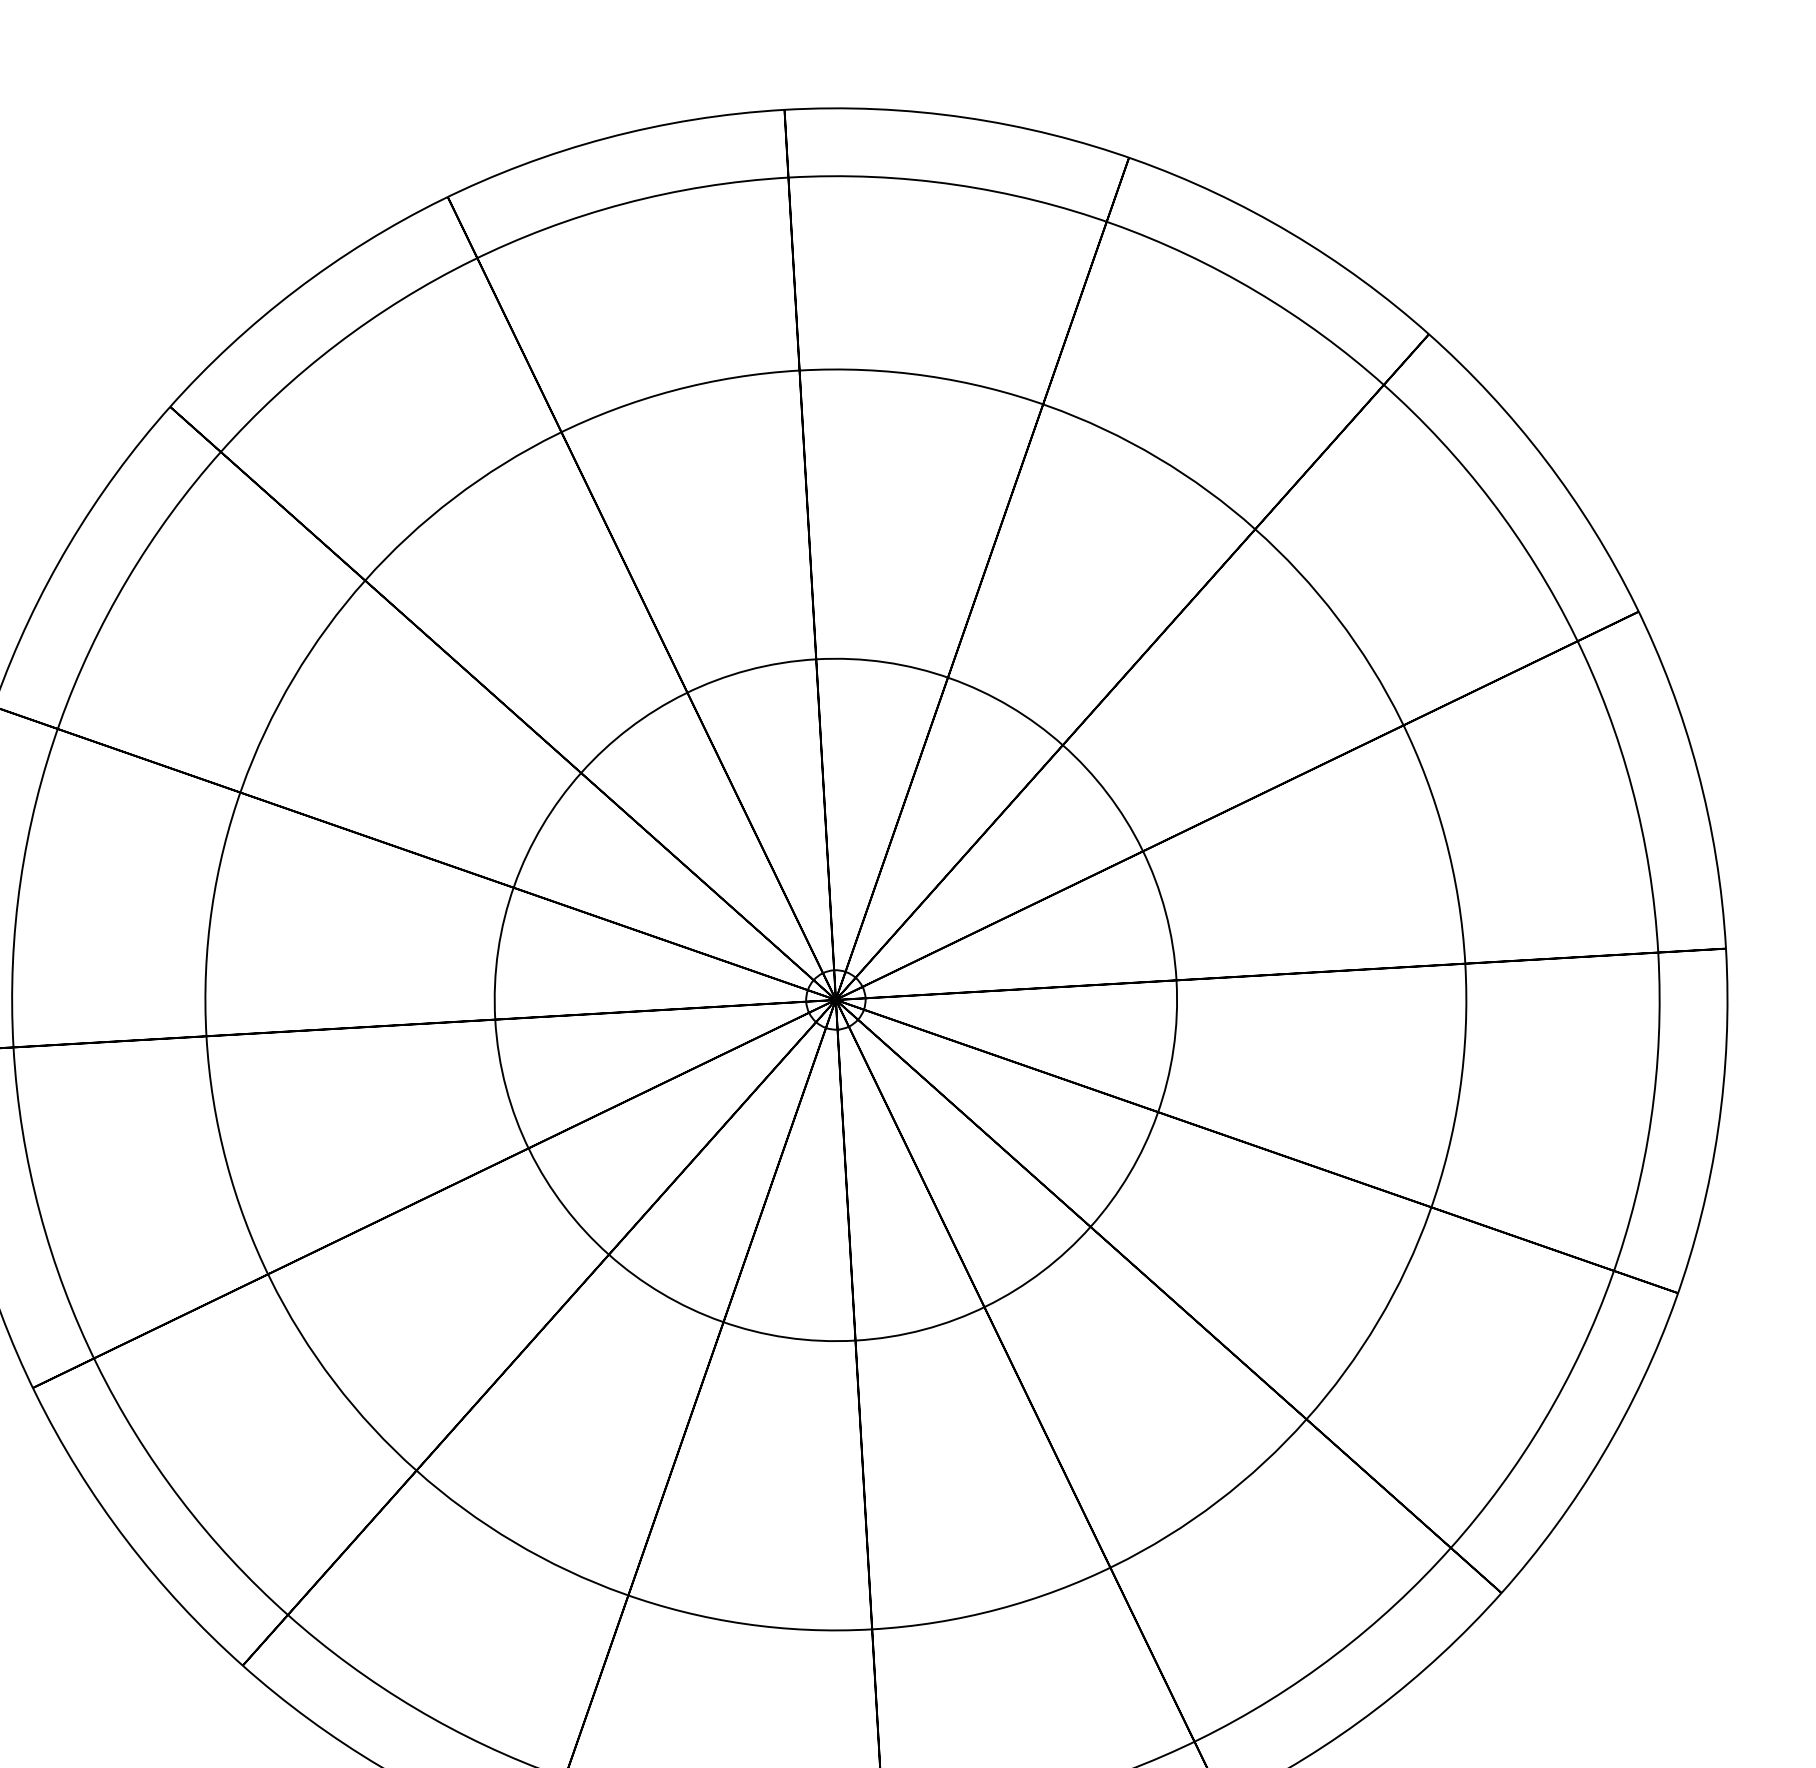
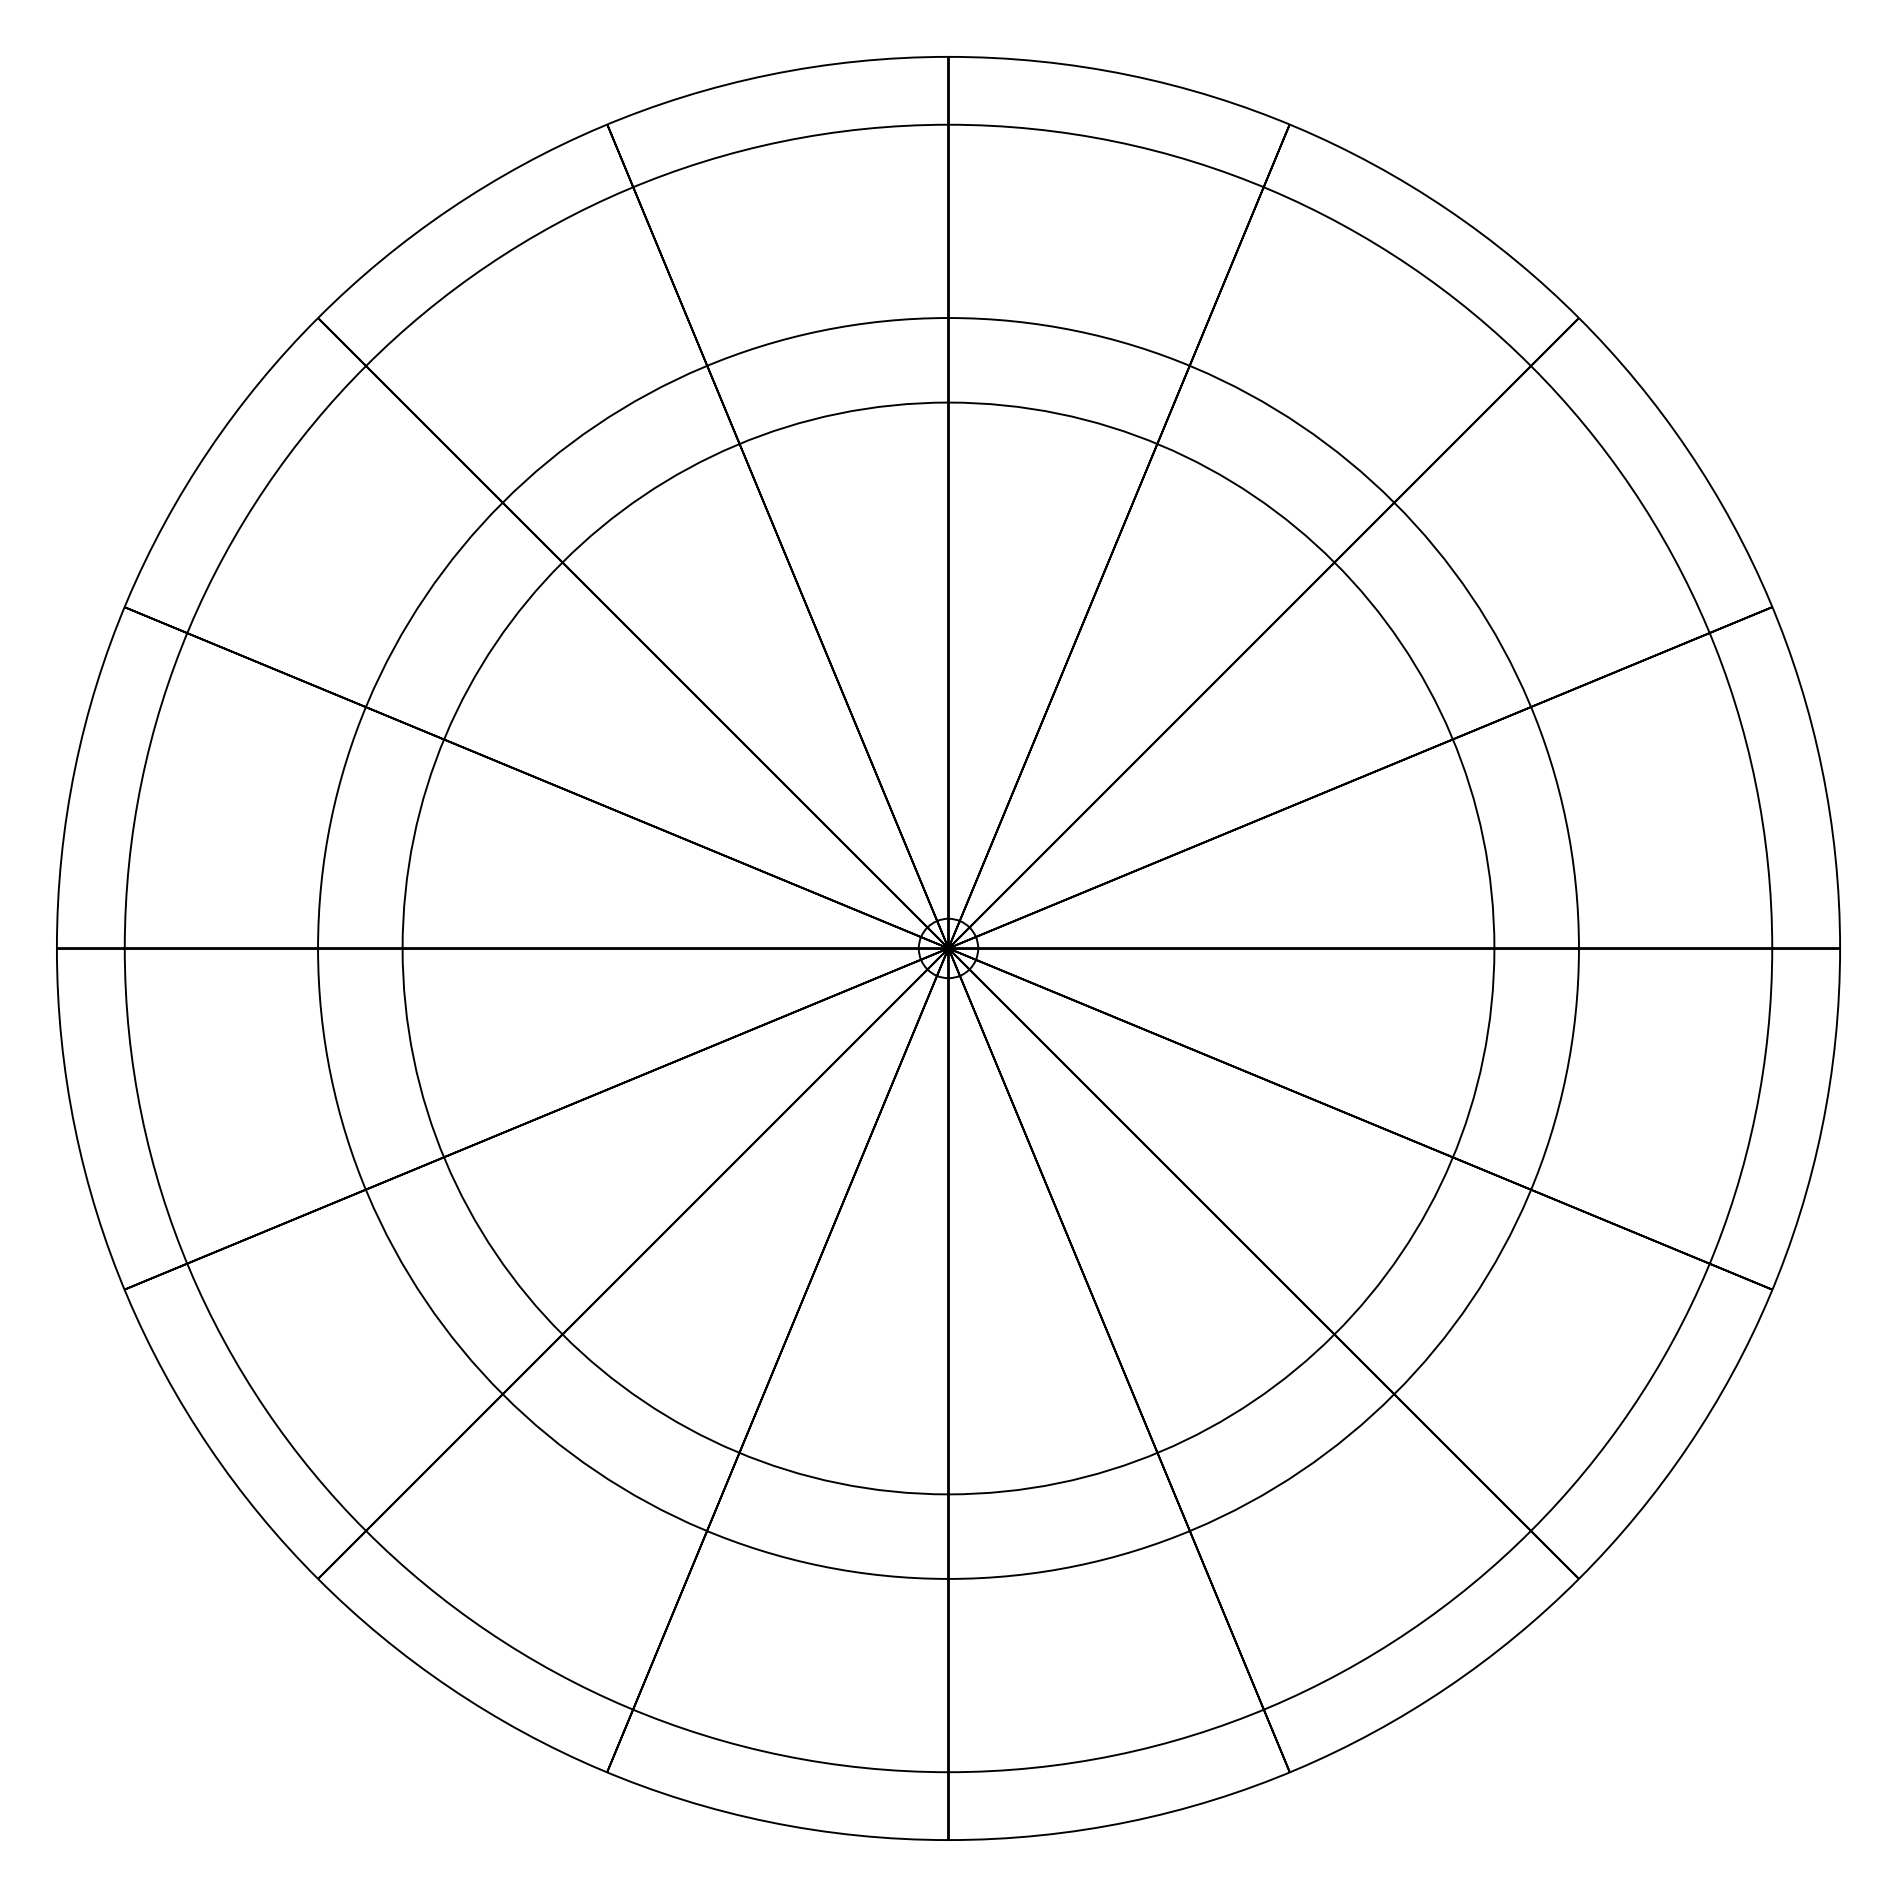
circle: (835, 999) -> (948, 948), size x1.6

